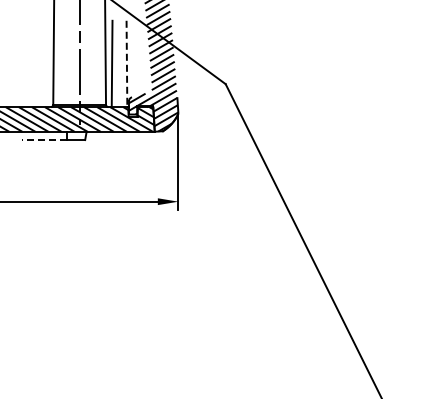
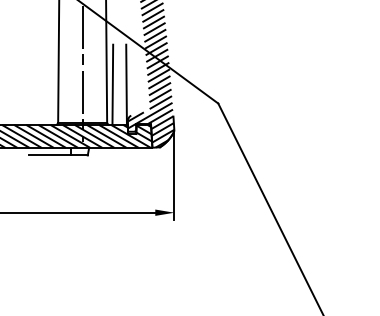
line: (126, 64) -> (126, 85), dashed -> solid
line: (44, 140) -> (50, 155), dashed -> solid

